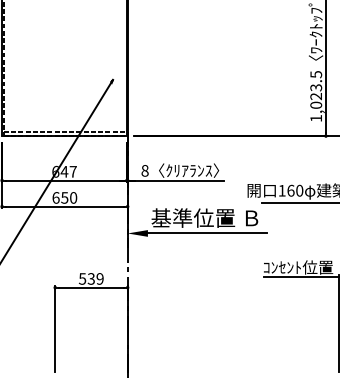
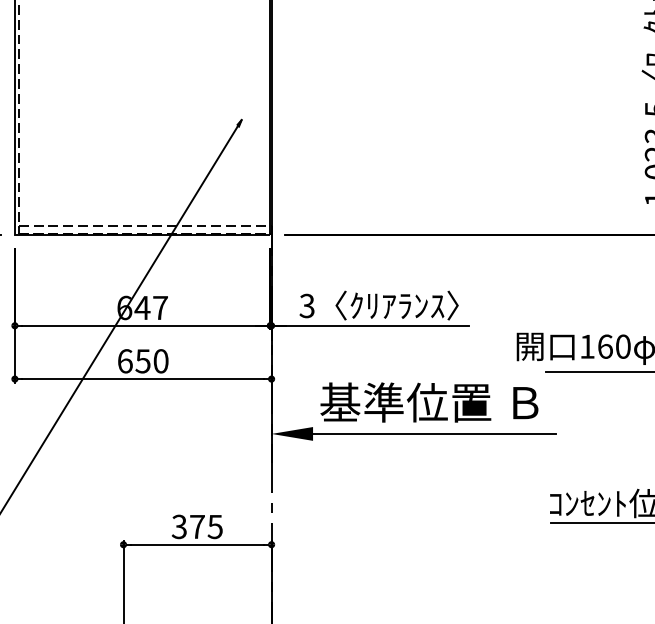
text: (144, 170) -> (306, 305), 8 -> 3
text: (91, 278) -> (197, 525), 539 -> 375

